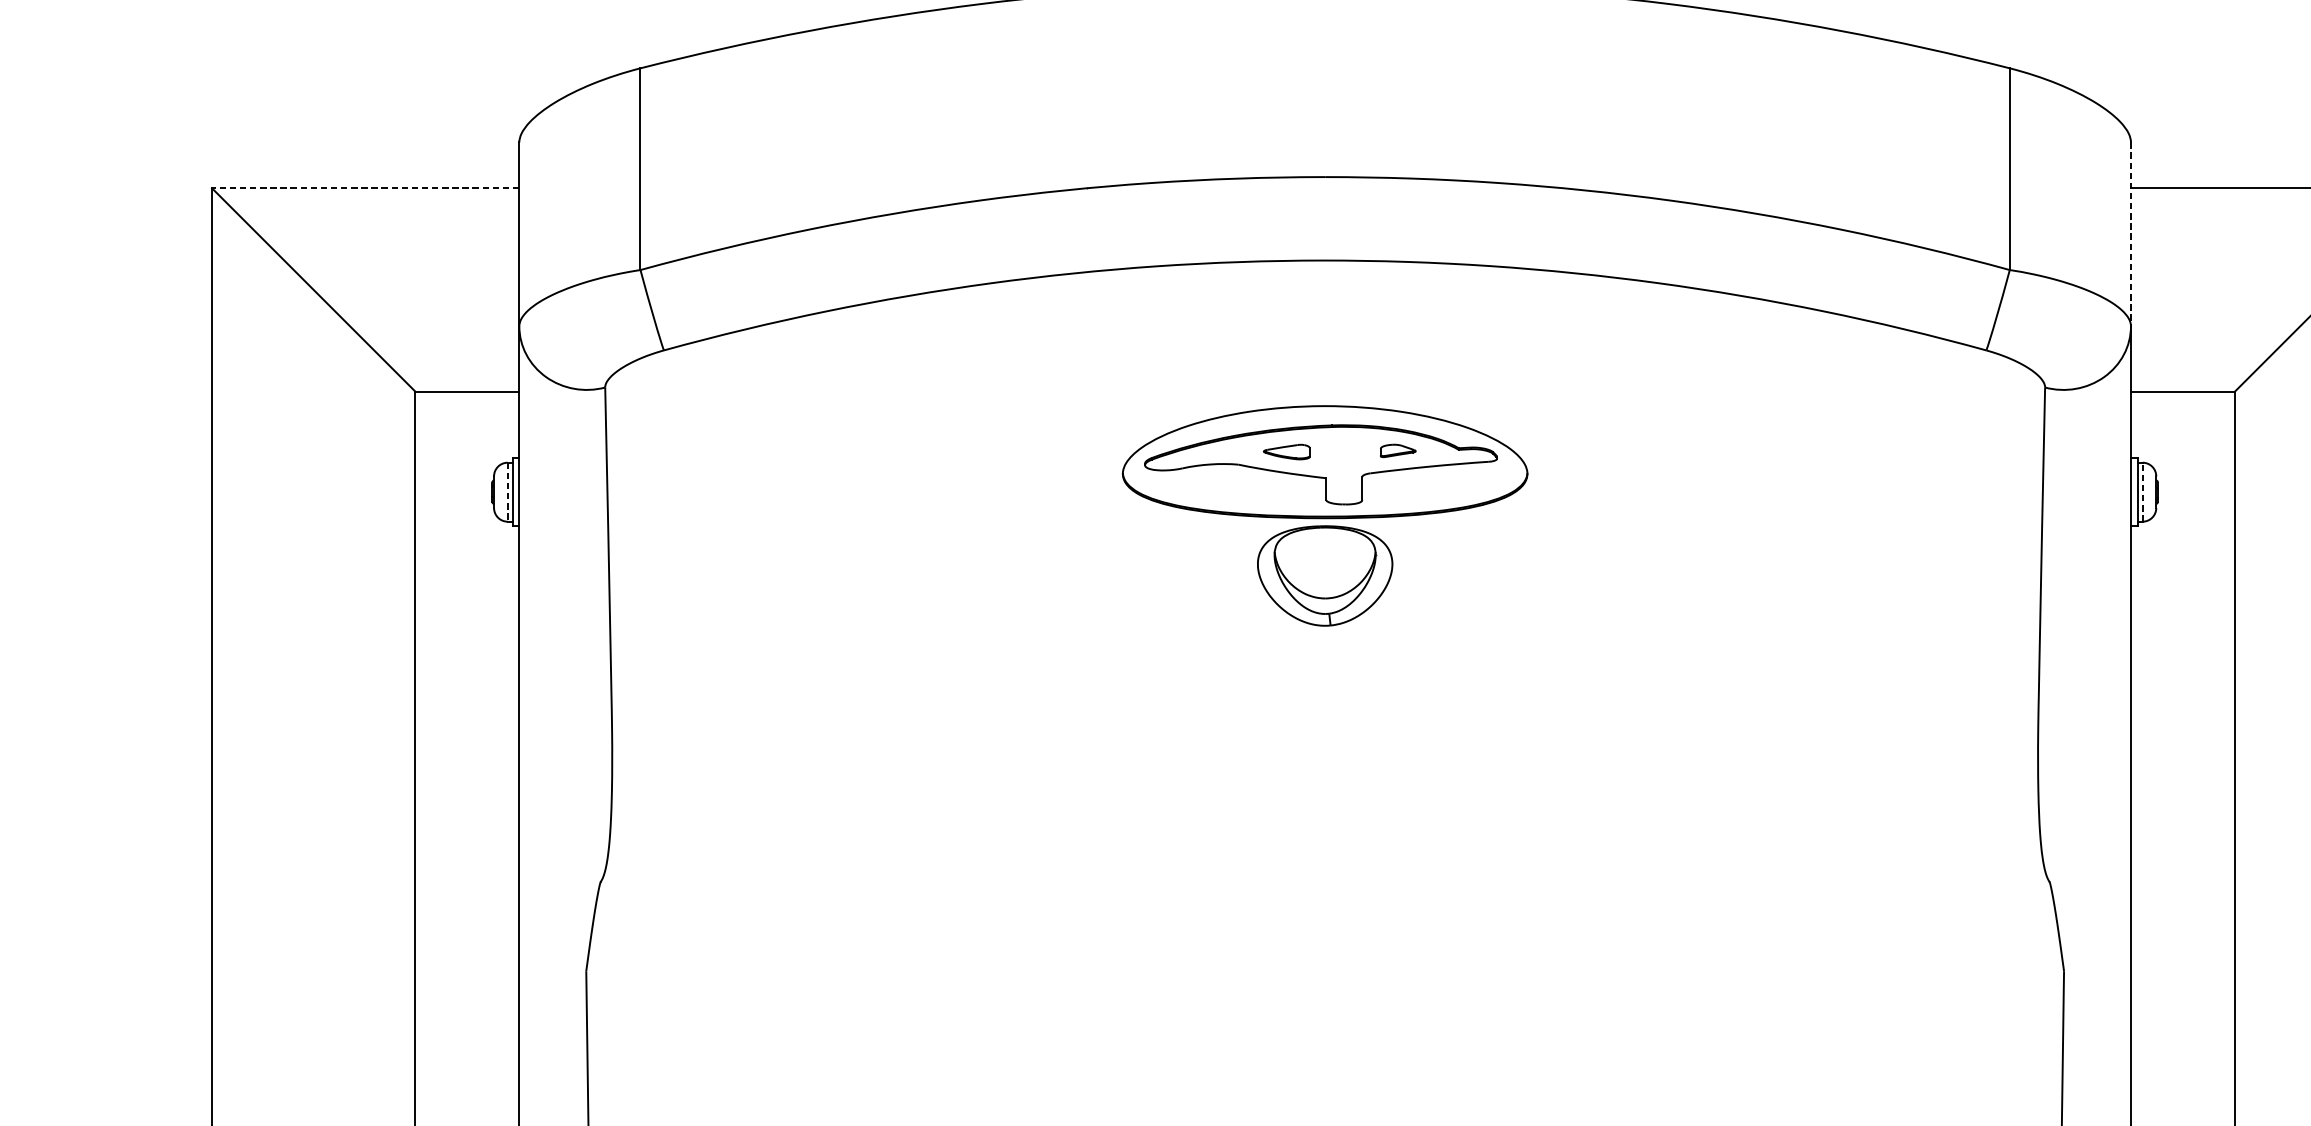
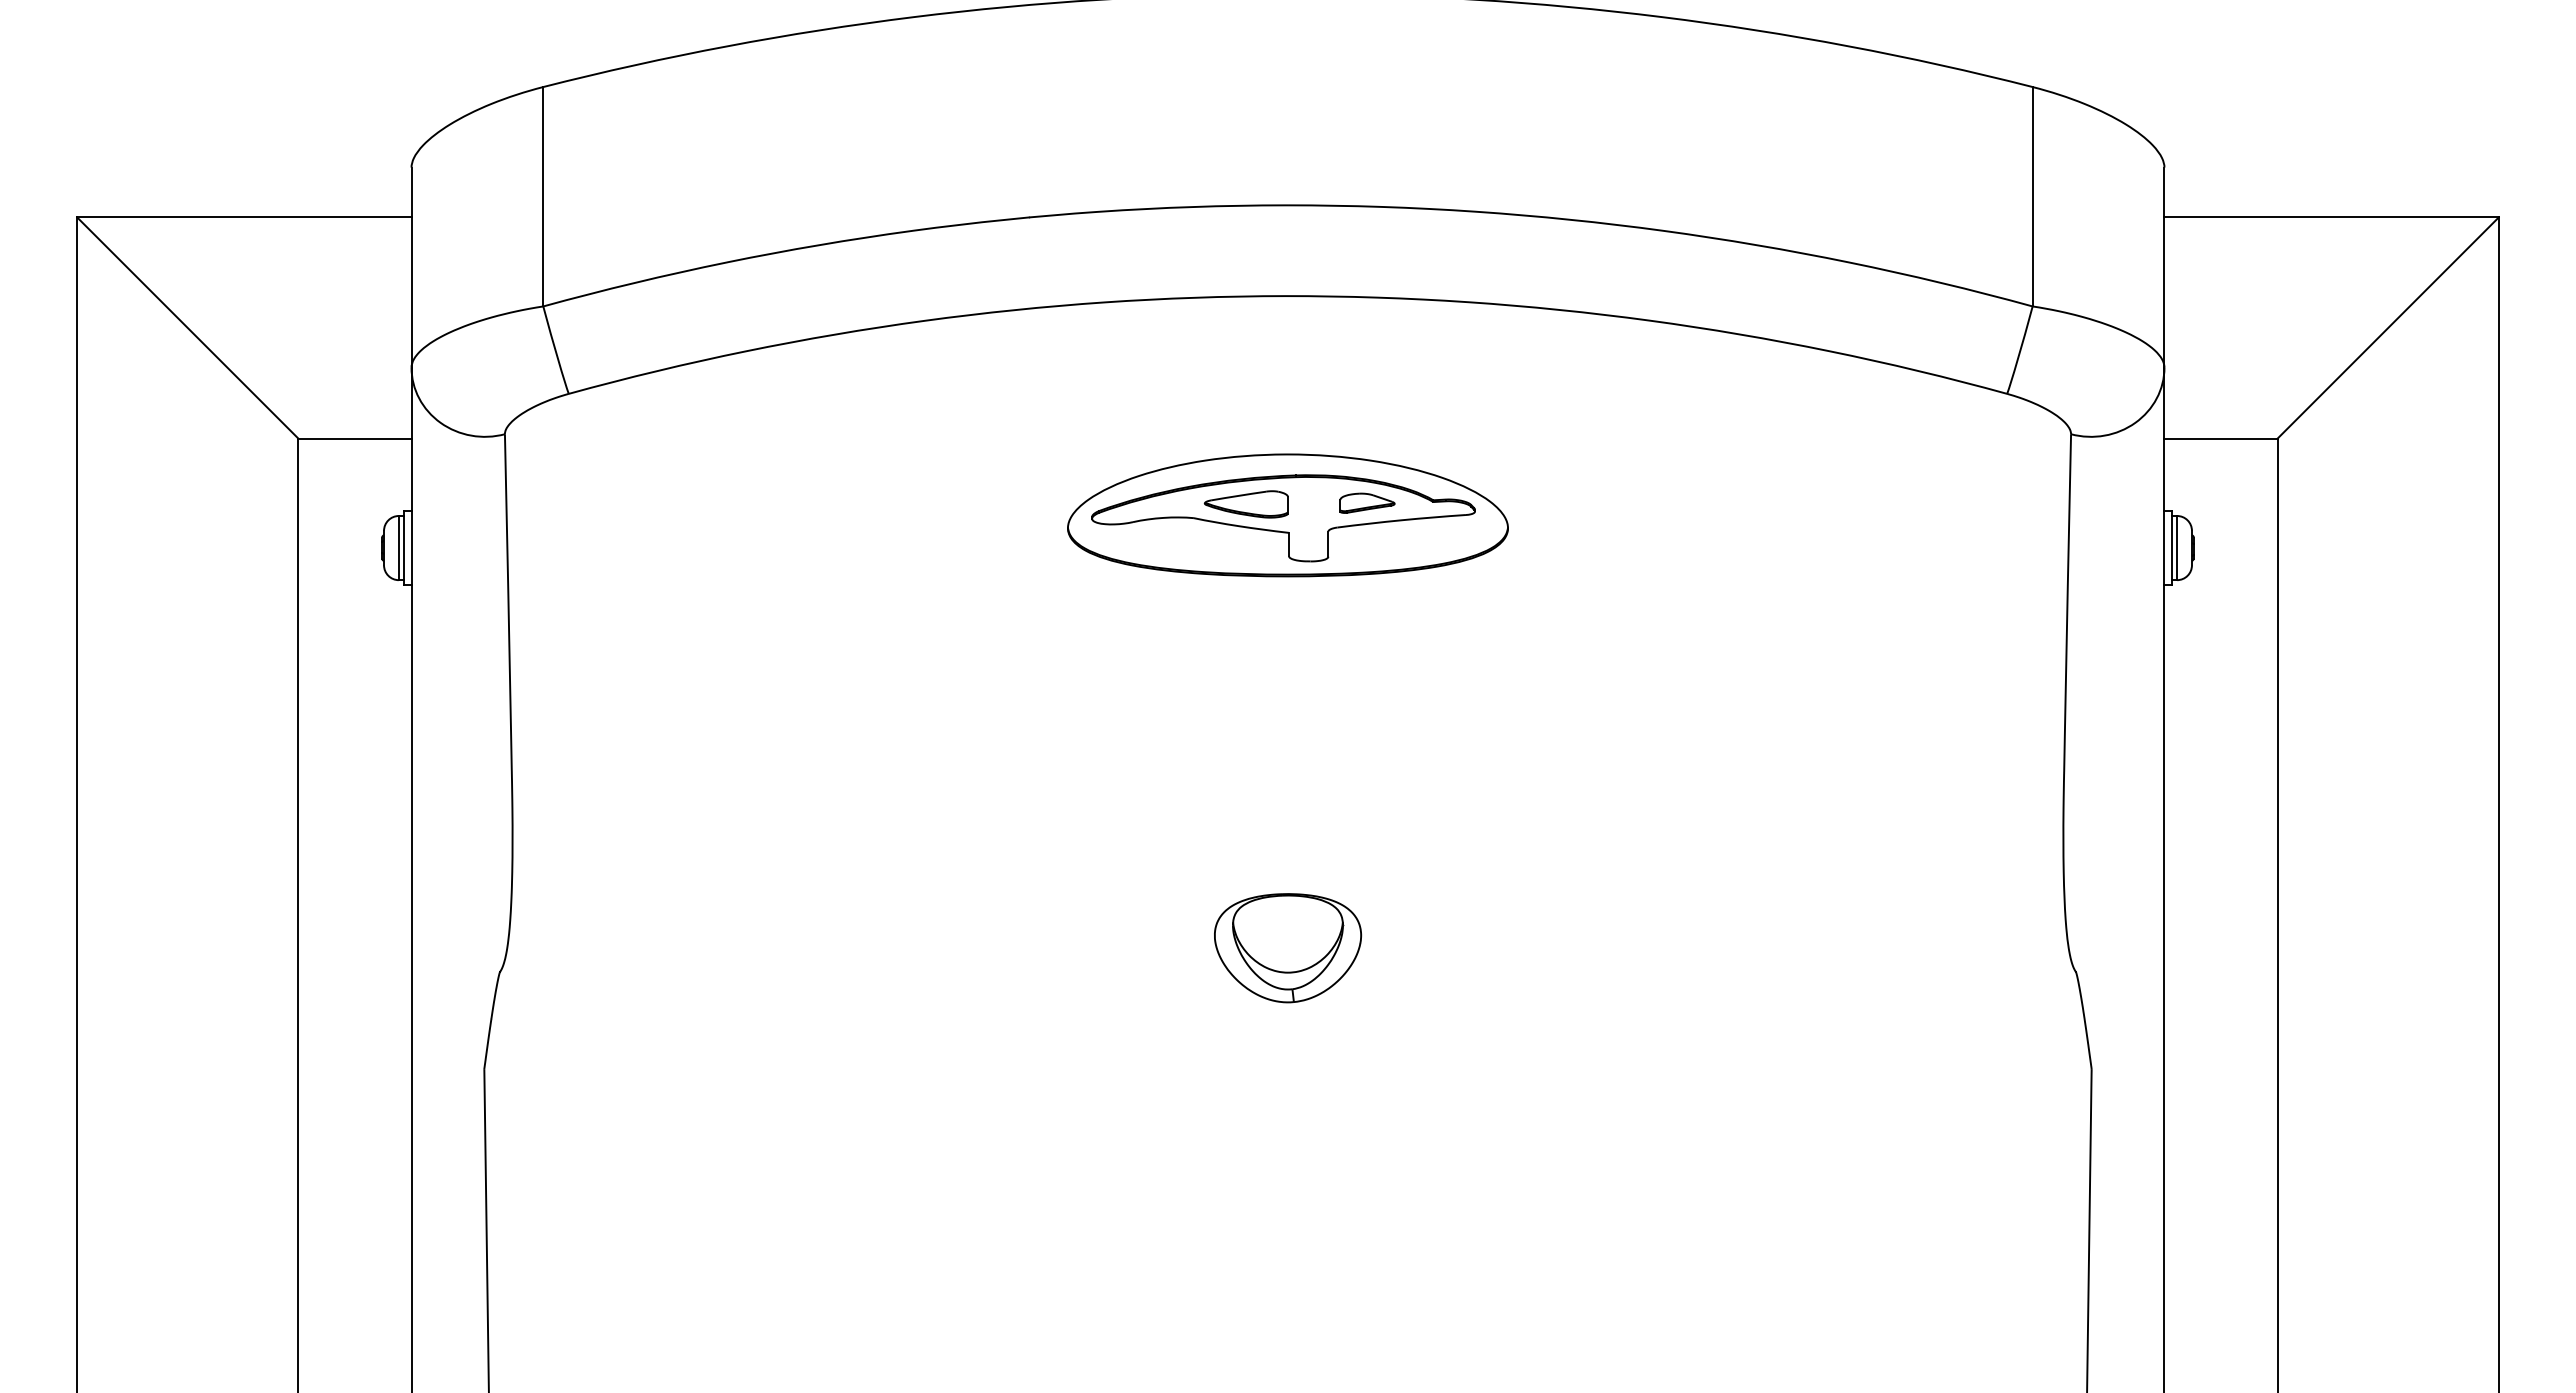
line: (364, 188) -> (243, 217), dashed -> solid
line: (2131, 235) -> (2164, 268), dashed -> solid
part: (1398, 450) -> (1367, 502), size x1.43
part: (1286, 452) -> (1245, 504), size x1.67
line: (2142, 491) -> (2177, 547), dashed -> solid
line: (507, 492) -> (398, 548), dashed -> solid
part: (1325, 576) -> (1288, 948), moved

